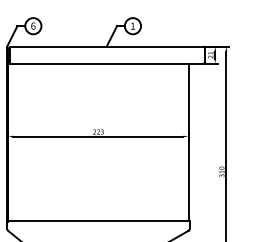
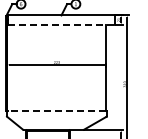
line: (106, 63) -> (61, 24), solid -> dashed
line: (97, 221) -> (56, 111), solid -> dashed

